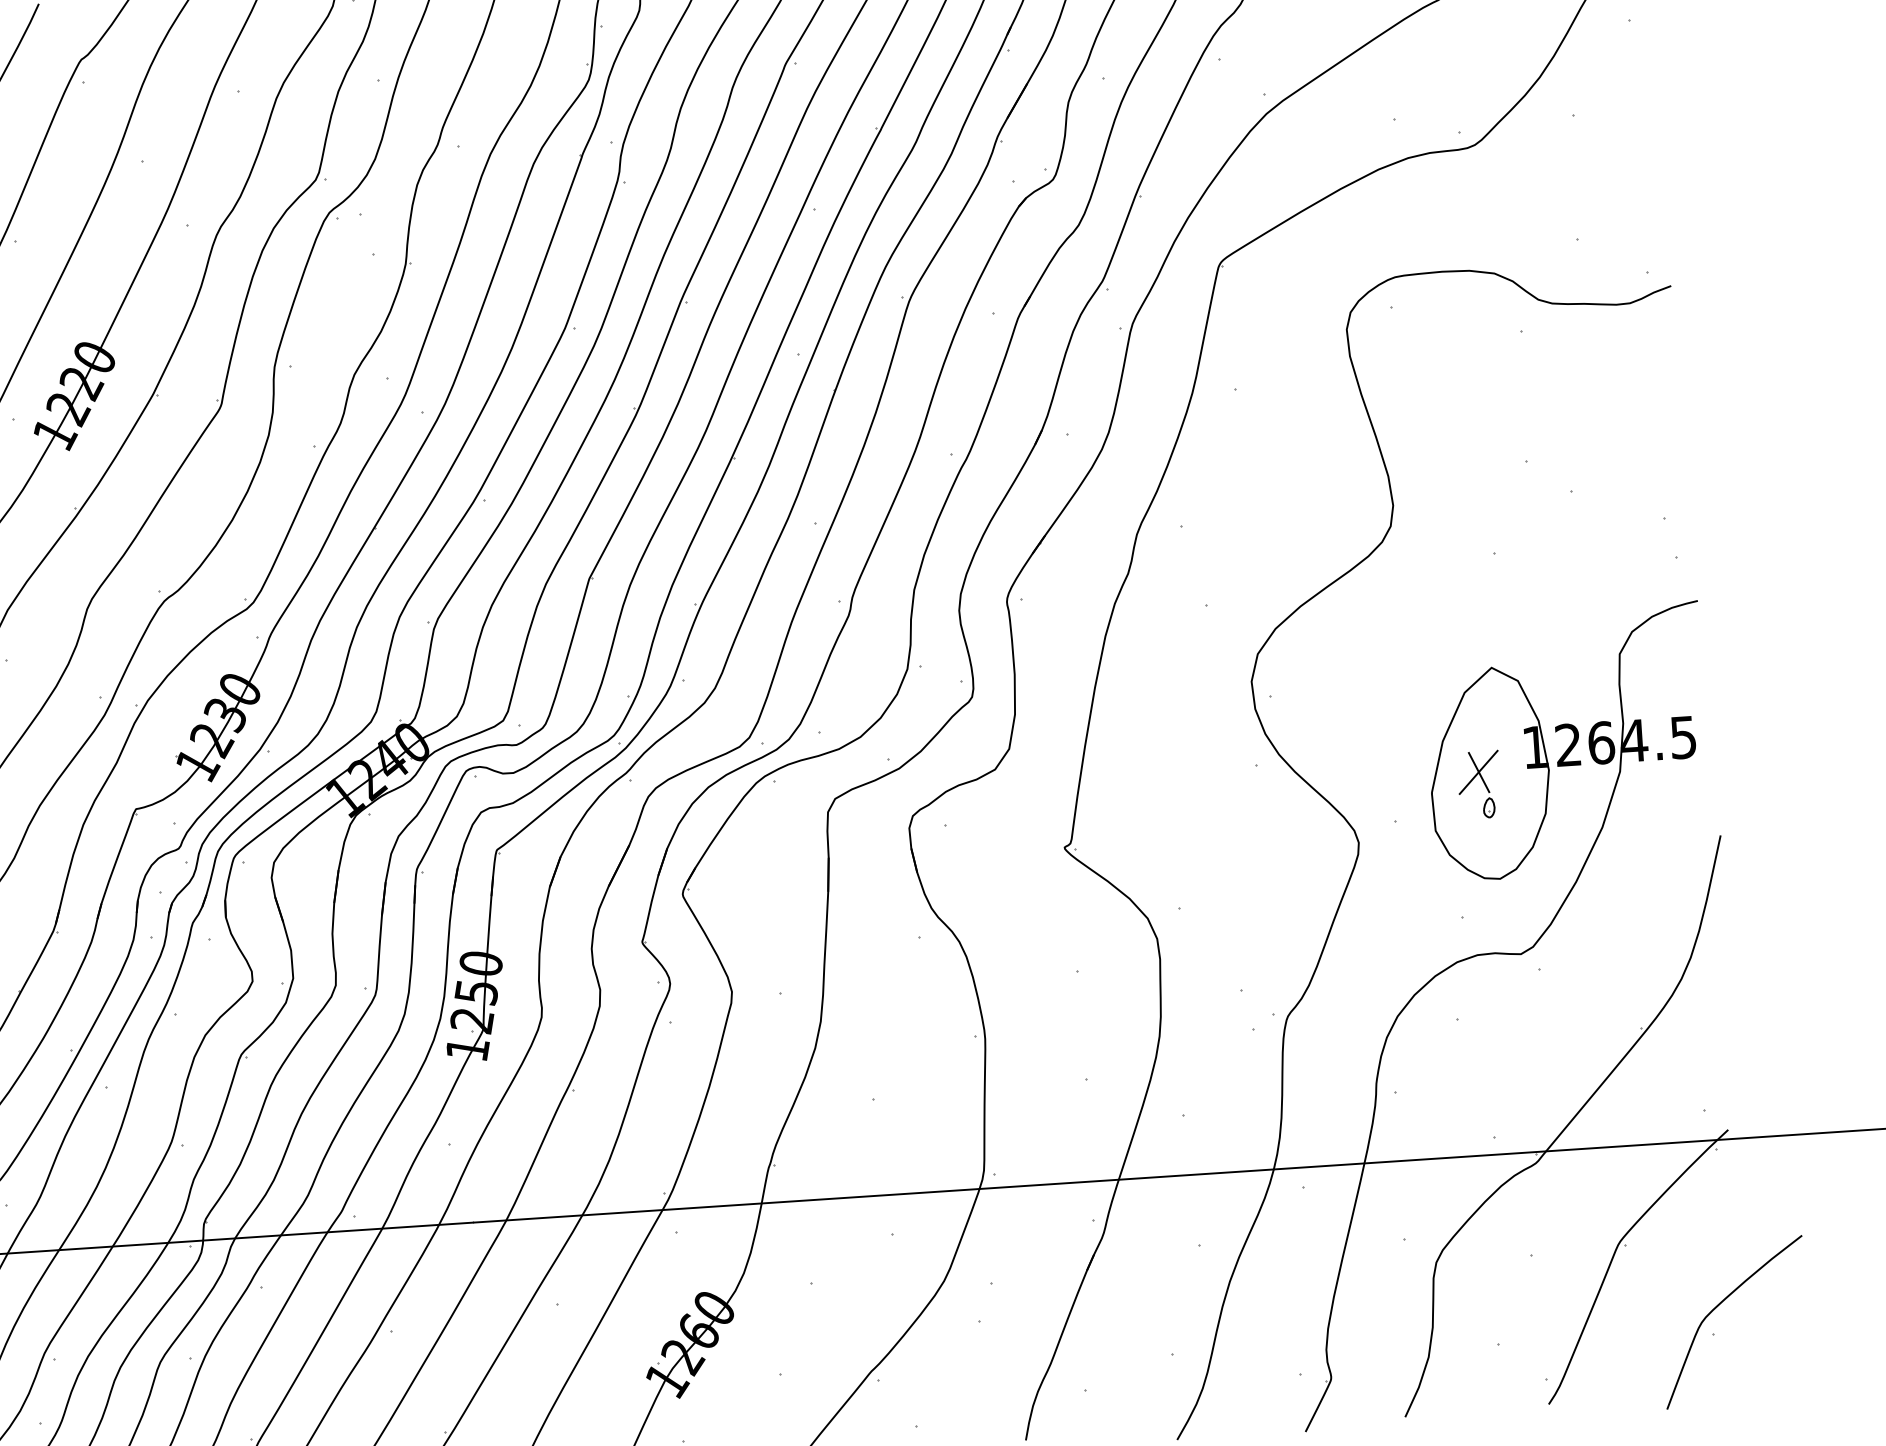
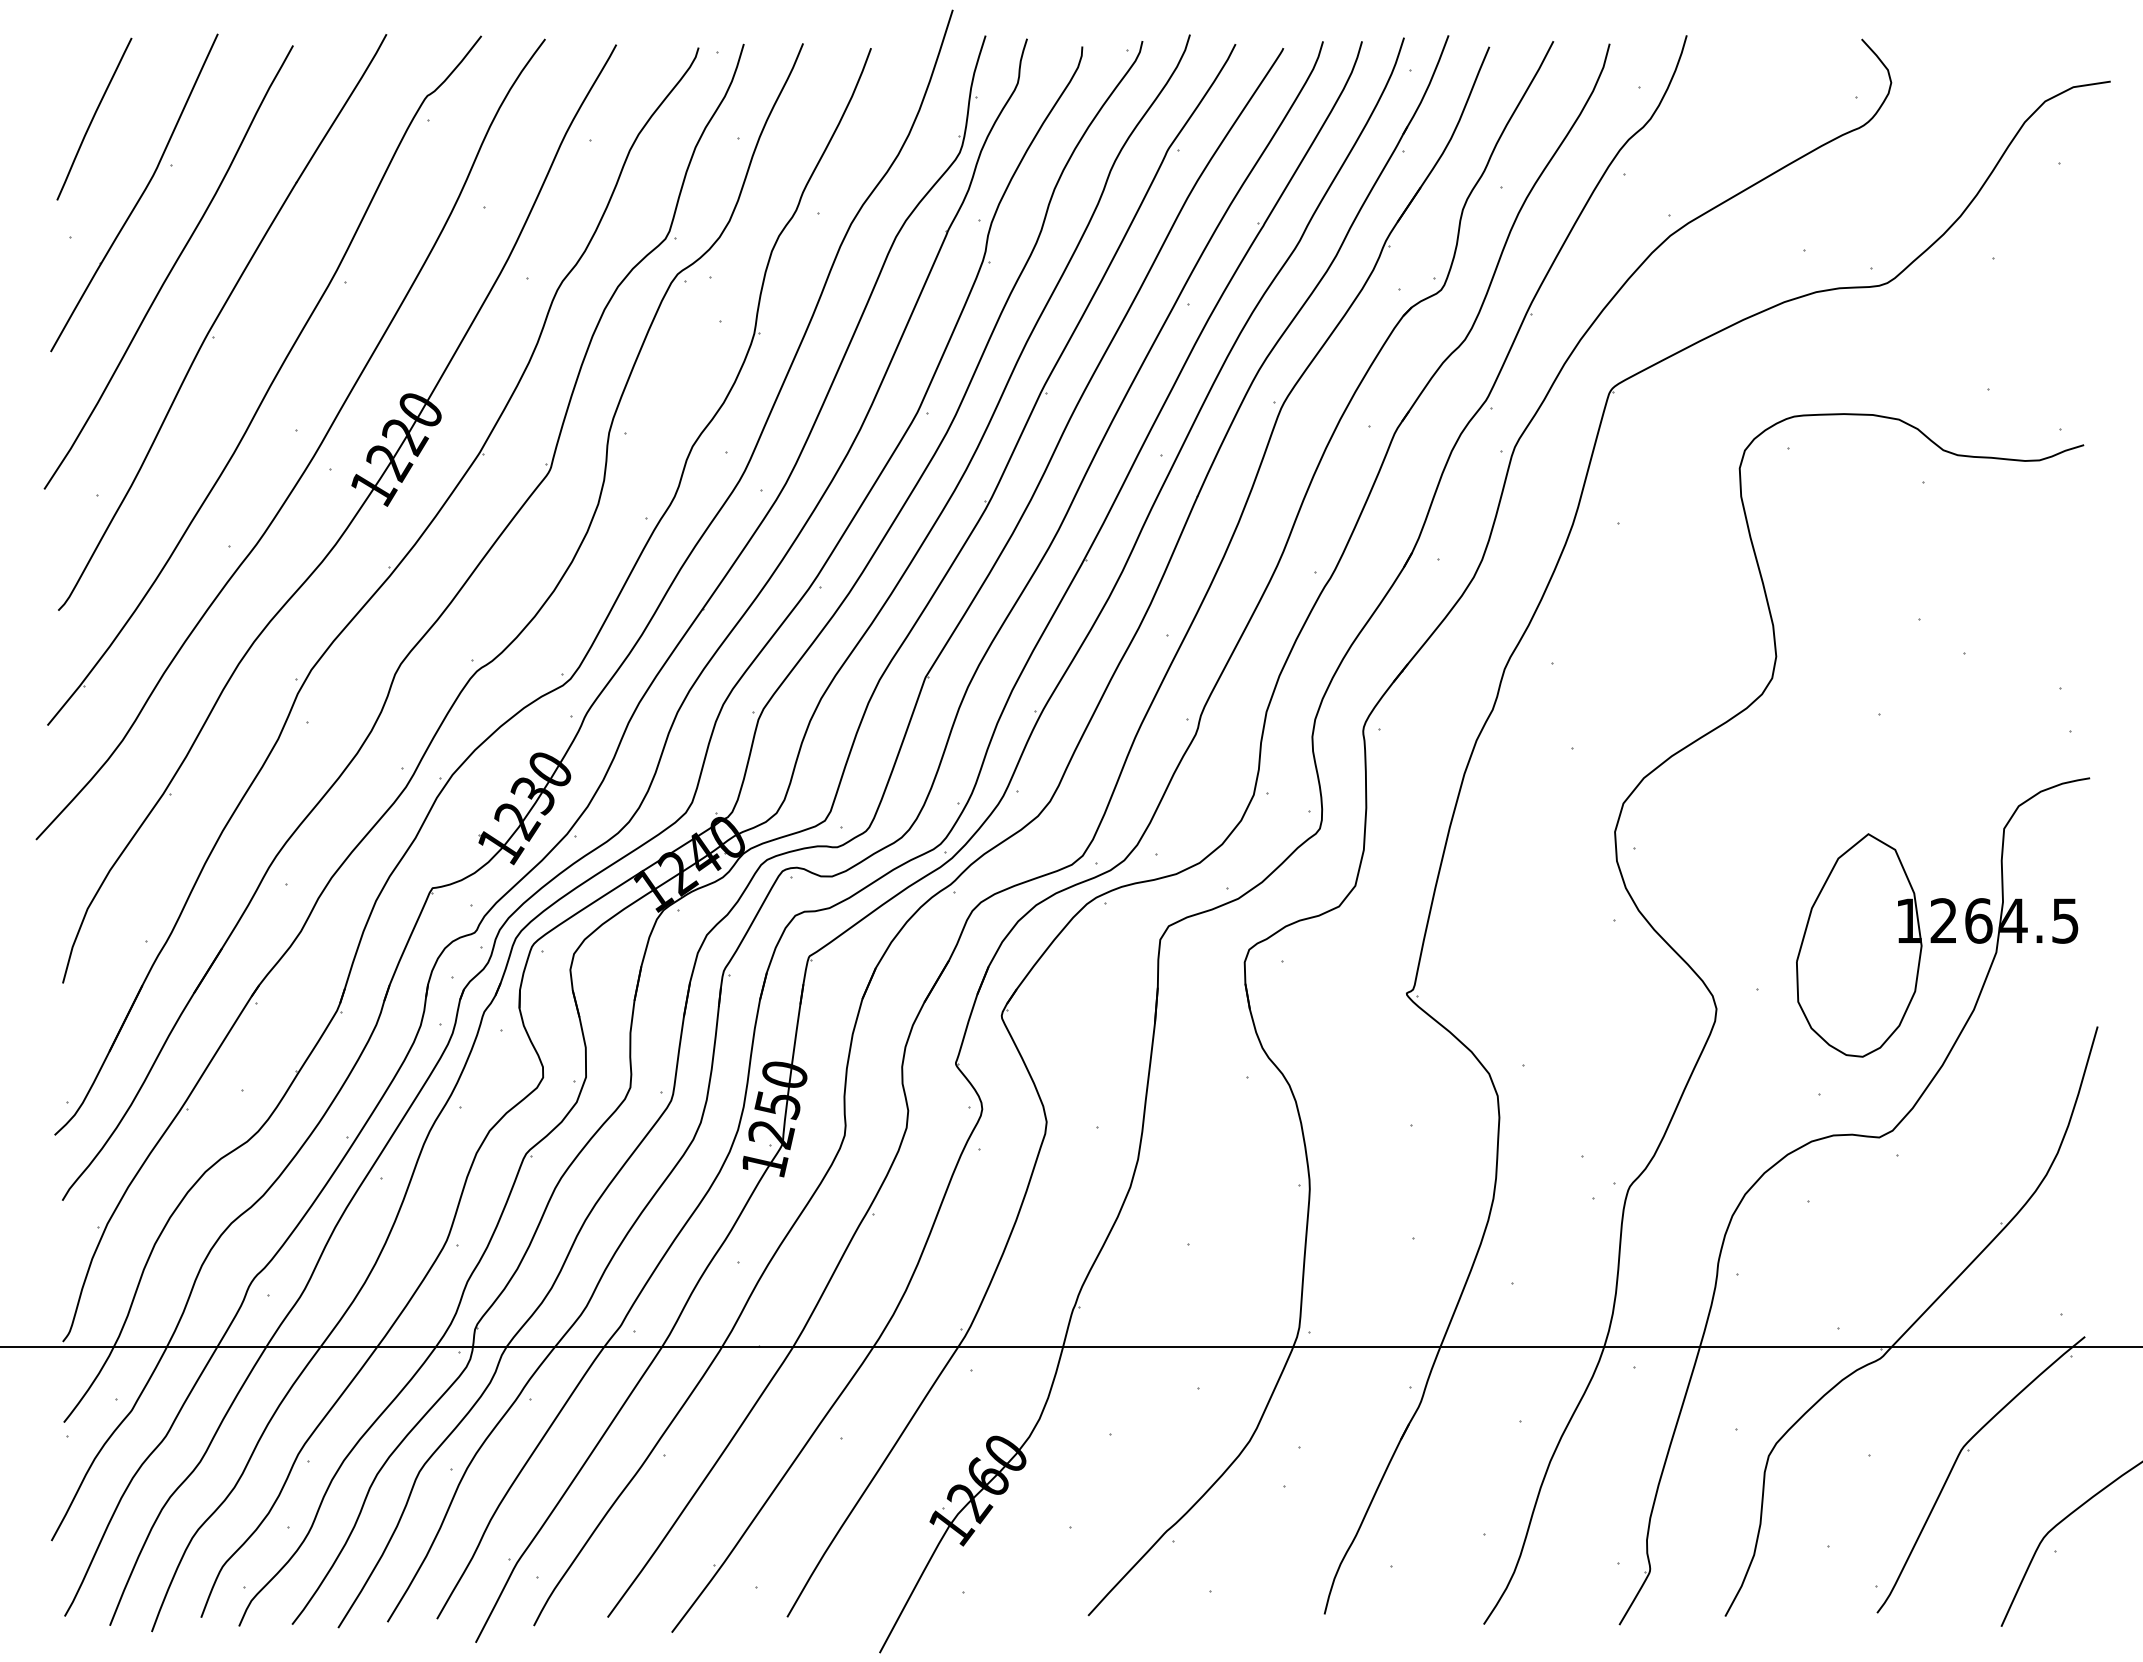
part: (1479, 784) -> (1847, 956), removed

